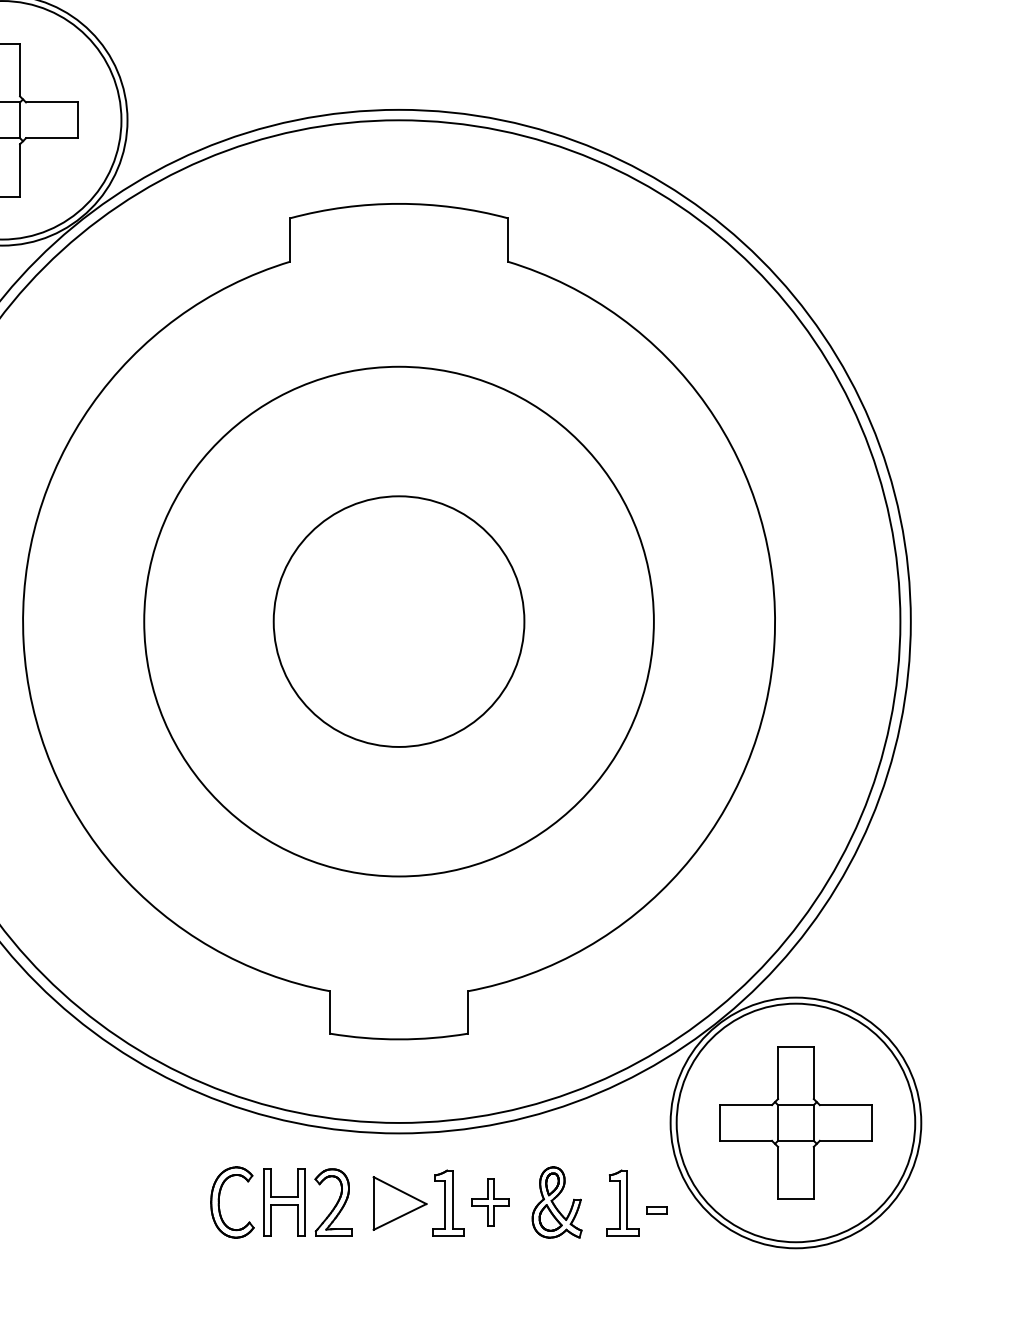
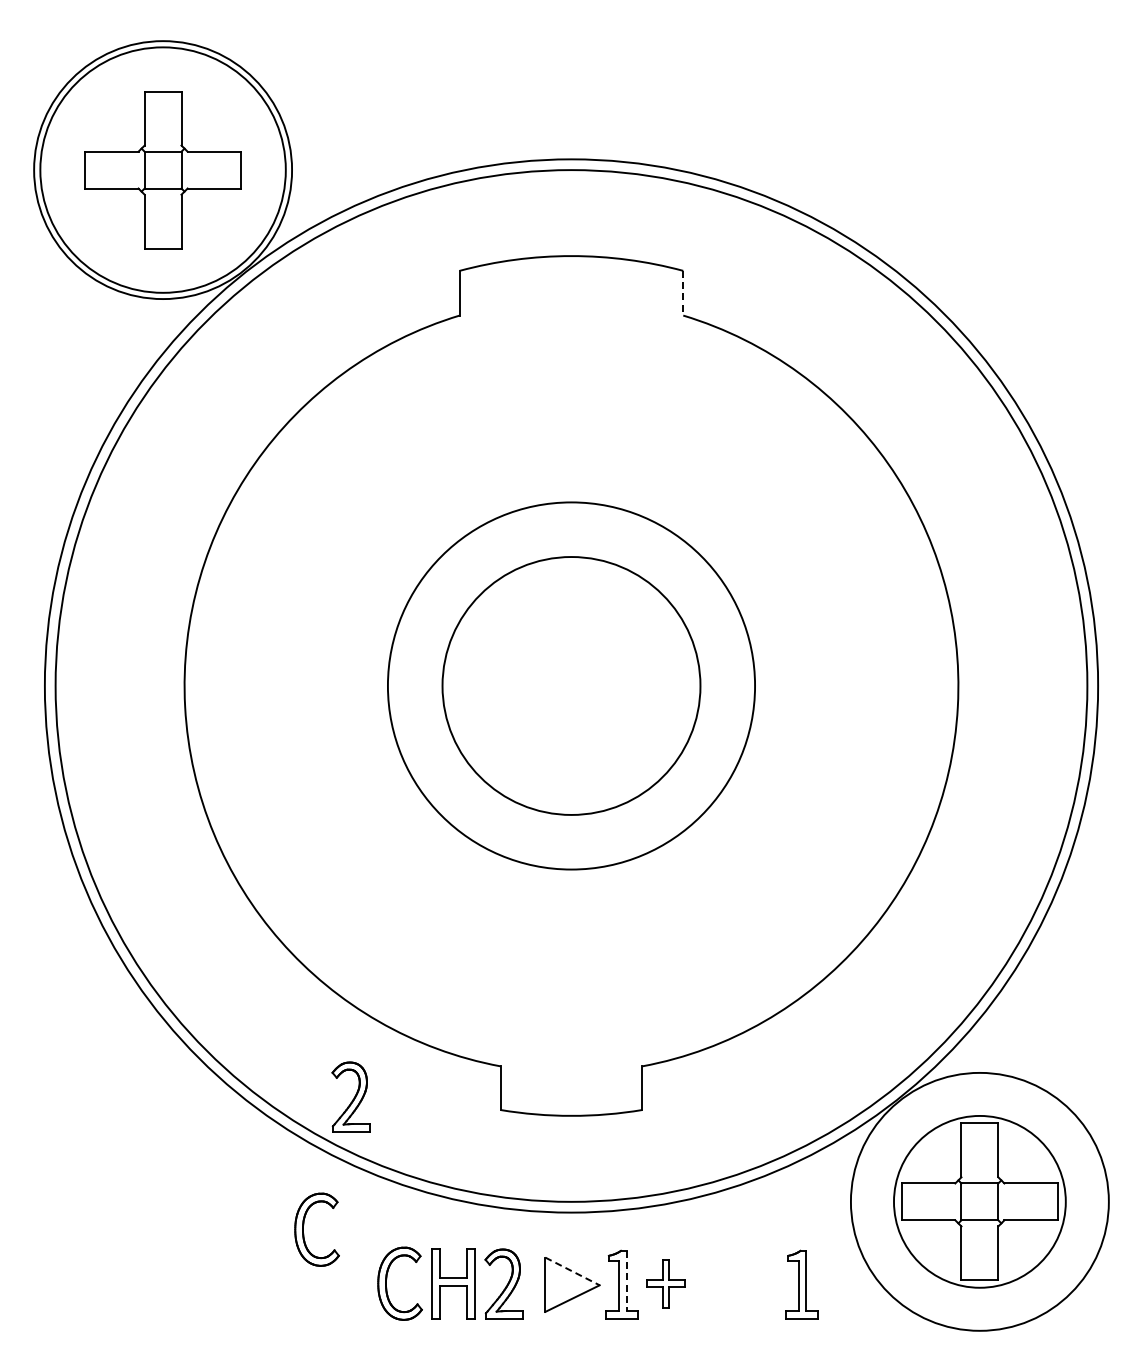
line: (507, 240) -> (683, 293), solid -> dashed
circle: (399, 621) -> (571, 685), size x0.7
part: (184, 1020) -> (350, 1096), added
circle: (795, 1122) -> (979, 1201), size x0.7
part: (139, 1144) -> (304, 1224), added
line: (400, 1190) -> (572, 1271), solid -> dashed
line: (452, 1200) -> (626, 1281), solid -> dashed
part: (557, 1202) -> (734, 1283), removed
part: (656, 1210) -> (836, 1291), removed

